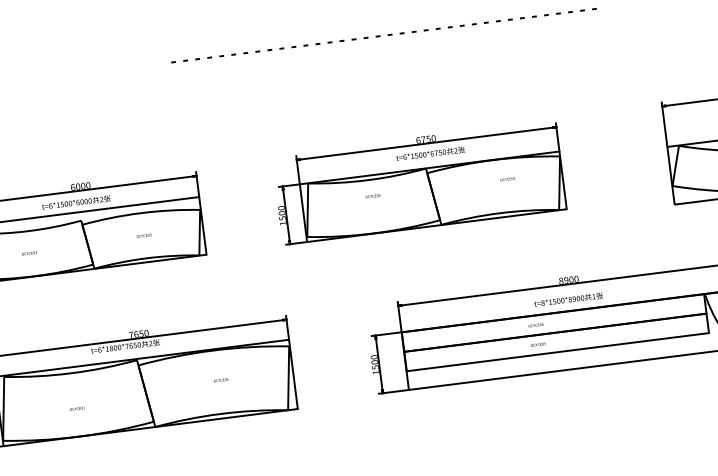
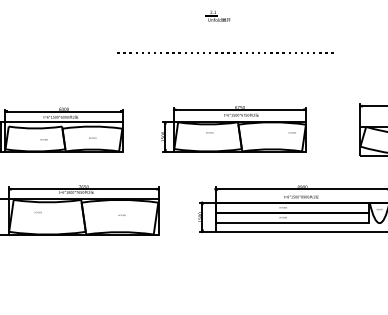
text: (506, 178) -> (291, 132), moved
text: (28, 253) -> (43, 139), moved
text: (75, 408) -> (37, 212), moved

